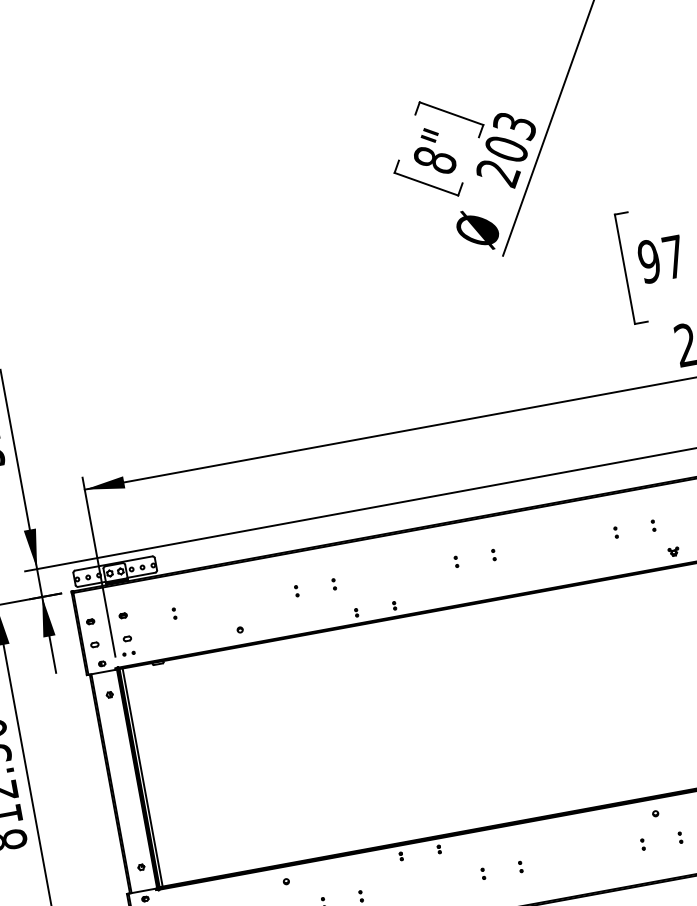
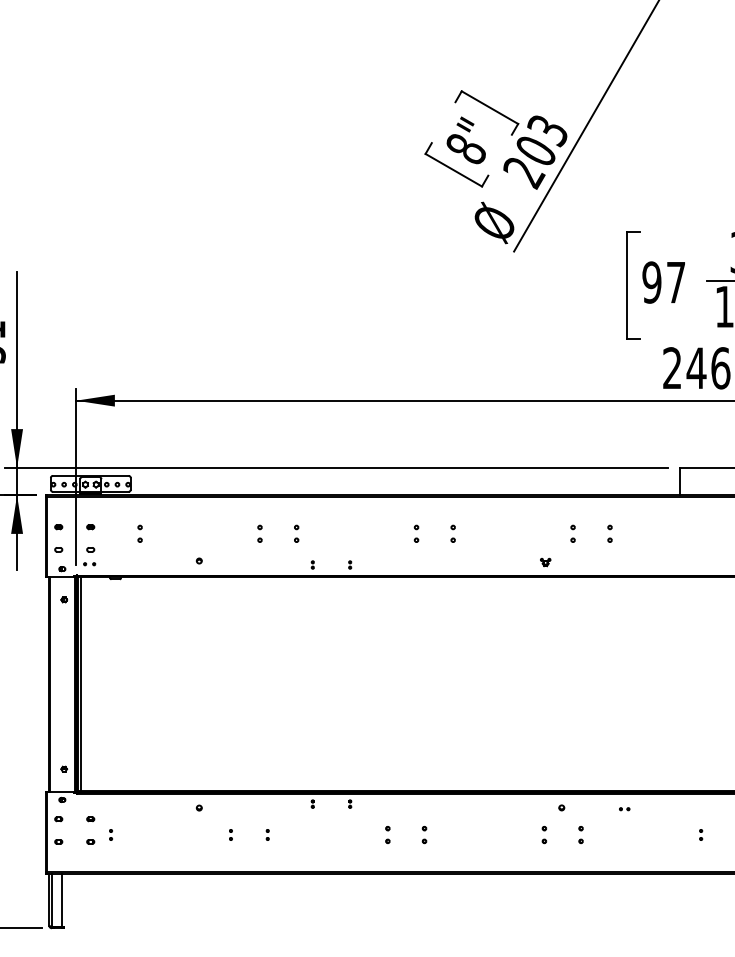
part: (653, 526) -> (609, 534), size x1.6
part: (616, 532) -> (573, 534), size x1.6
part: (673, 551) -> (545, 562), moved
part: (494, 555) -> (453, 534), size x1.6
part: (456, 562) -> (416, 534), size x1.6
part: (334, 584) -> (296, 534), size x1.6
part: (296, 591) -> (259, 534), size x1.6
part: (174, 614) -> (139, 534), size x1.6
part: (680, 837) -> (581, 834), size x1.6
part: (643, 844) -> (544, 834), size x1.6
part: (520, 866) -> (424, 834), size x1.6
part: (483, 873) -> (387, 834), size x1.6

